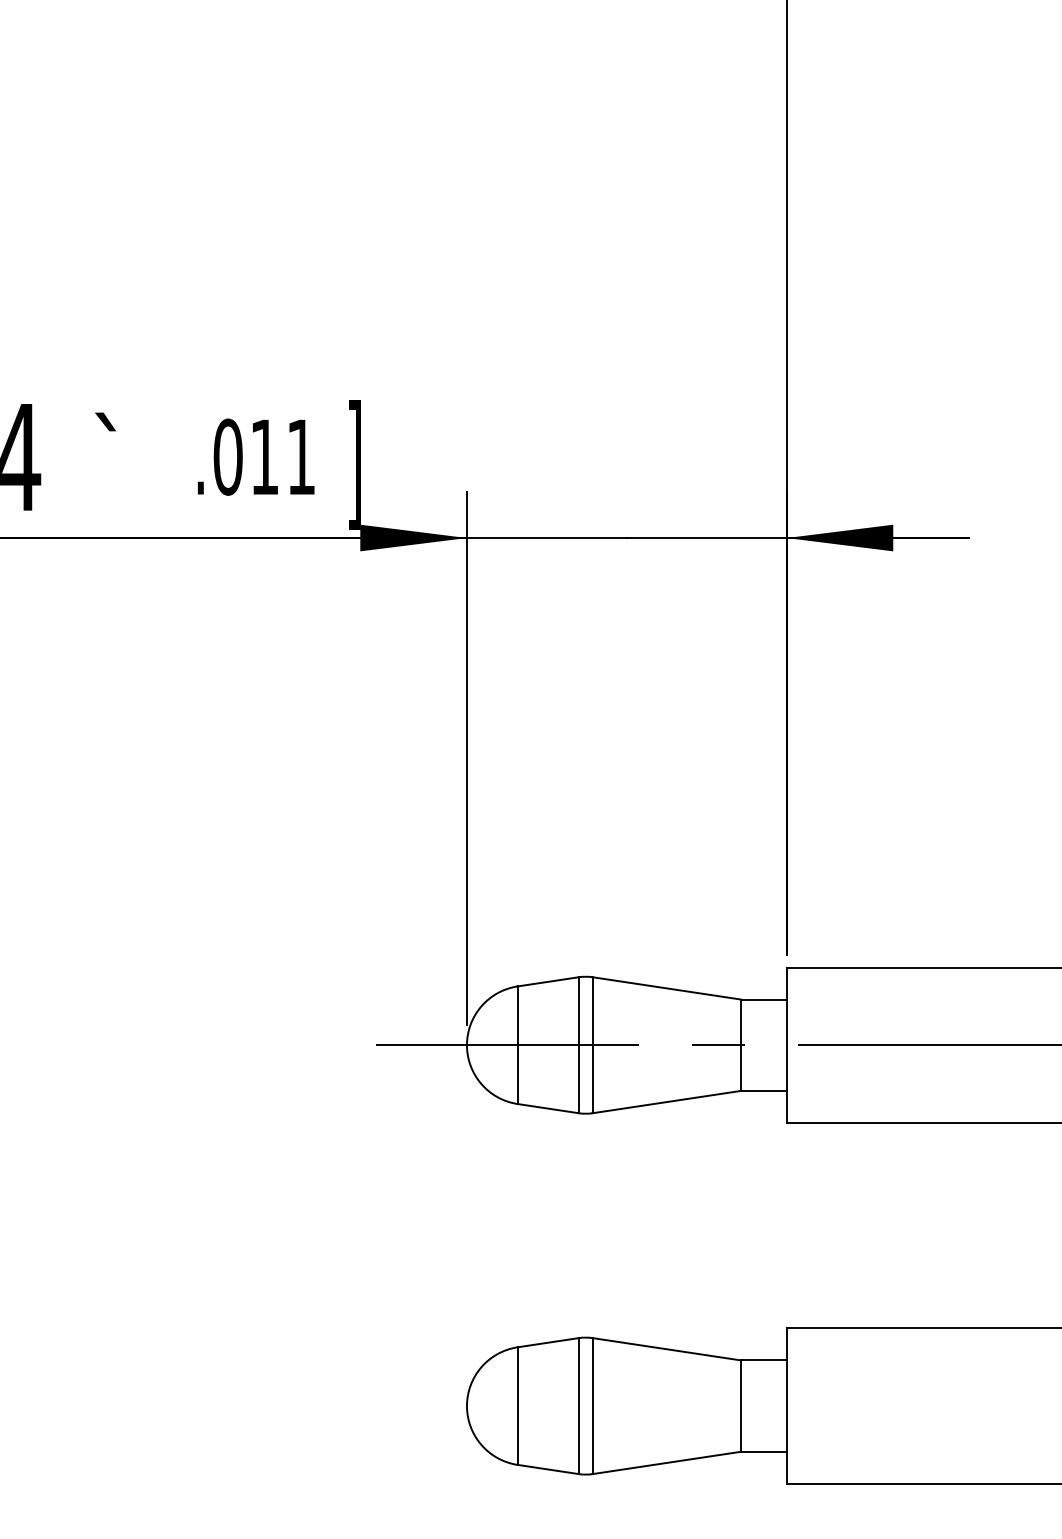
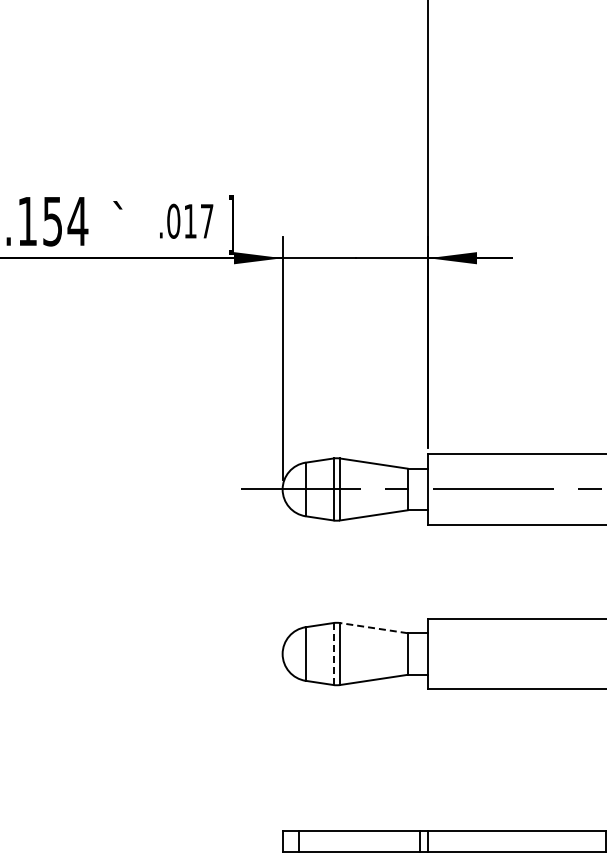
text: (302, 457) -> (207, 221), .011 -> .017
line: (666, 1350) -> (373, 628), solid -> dashed
line: (578, 1407) -> (333, 654), solid -> dashed

